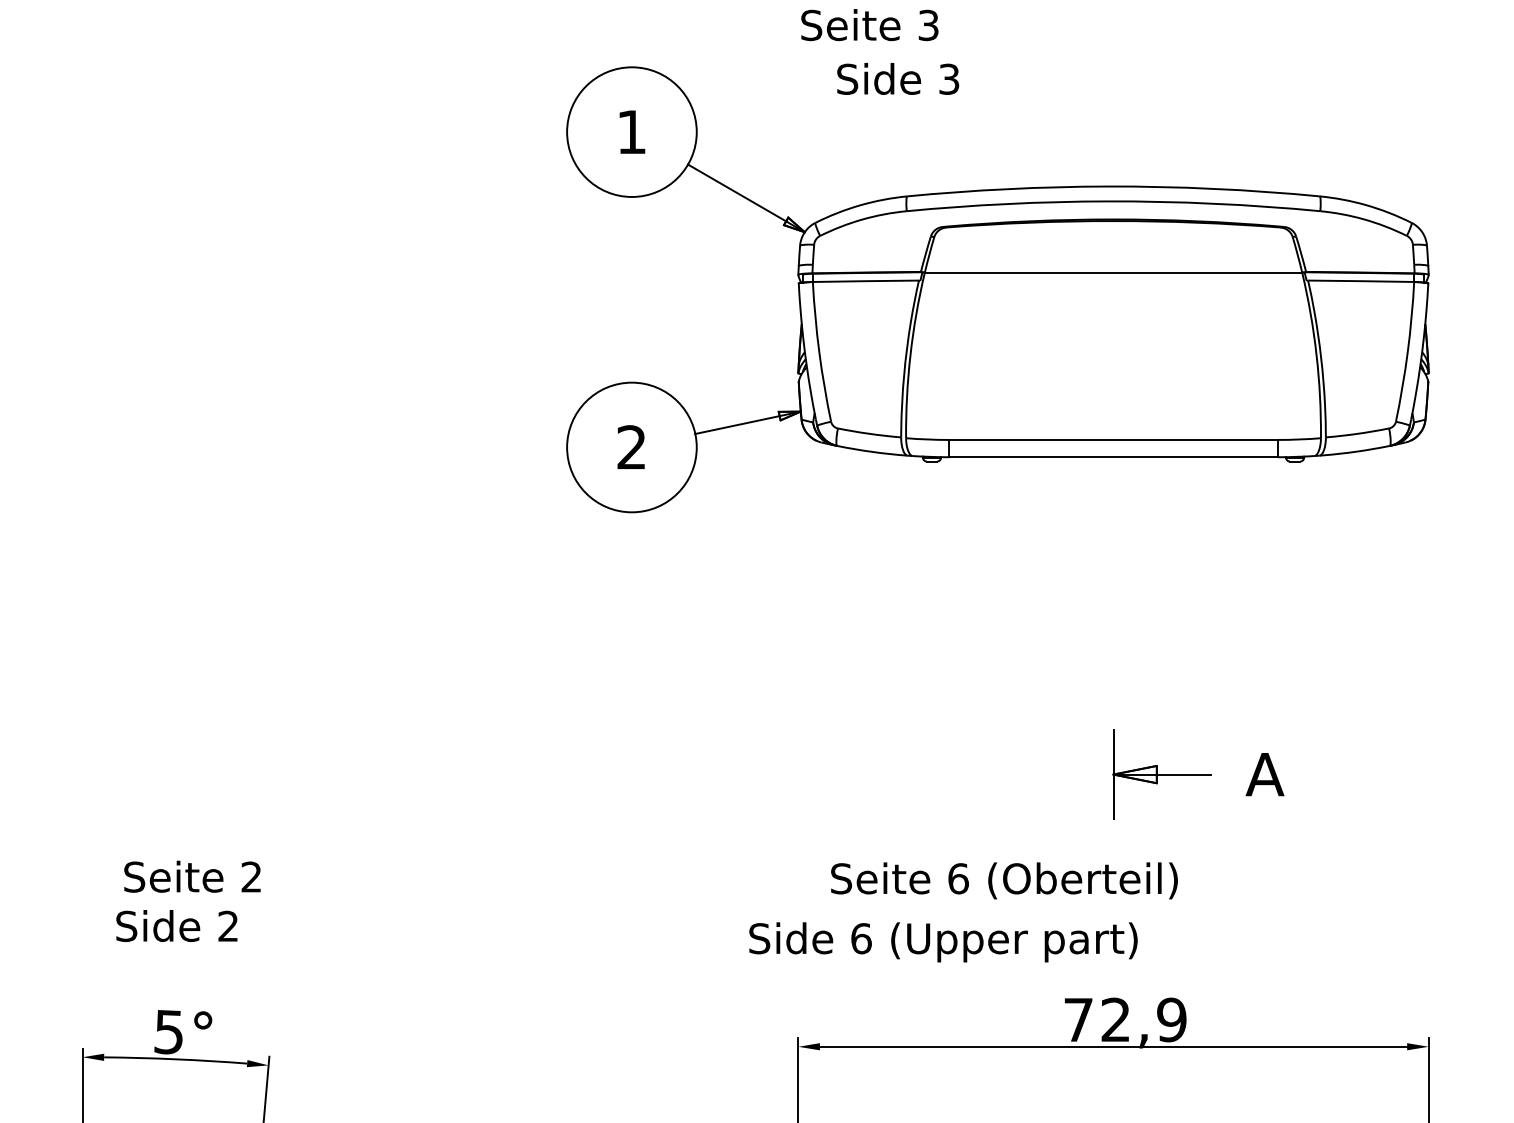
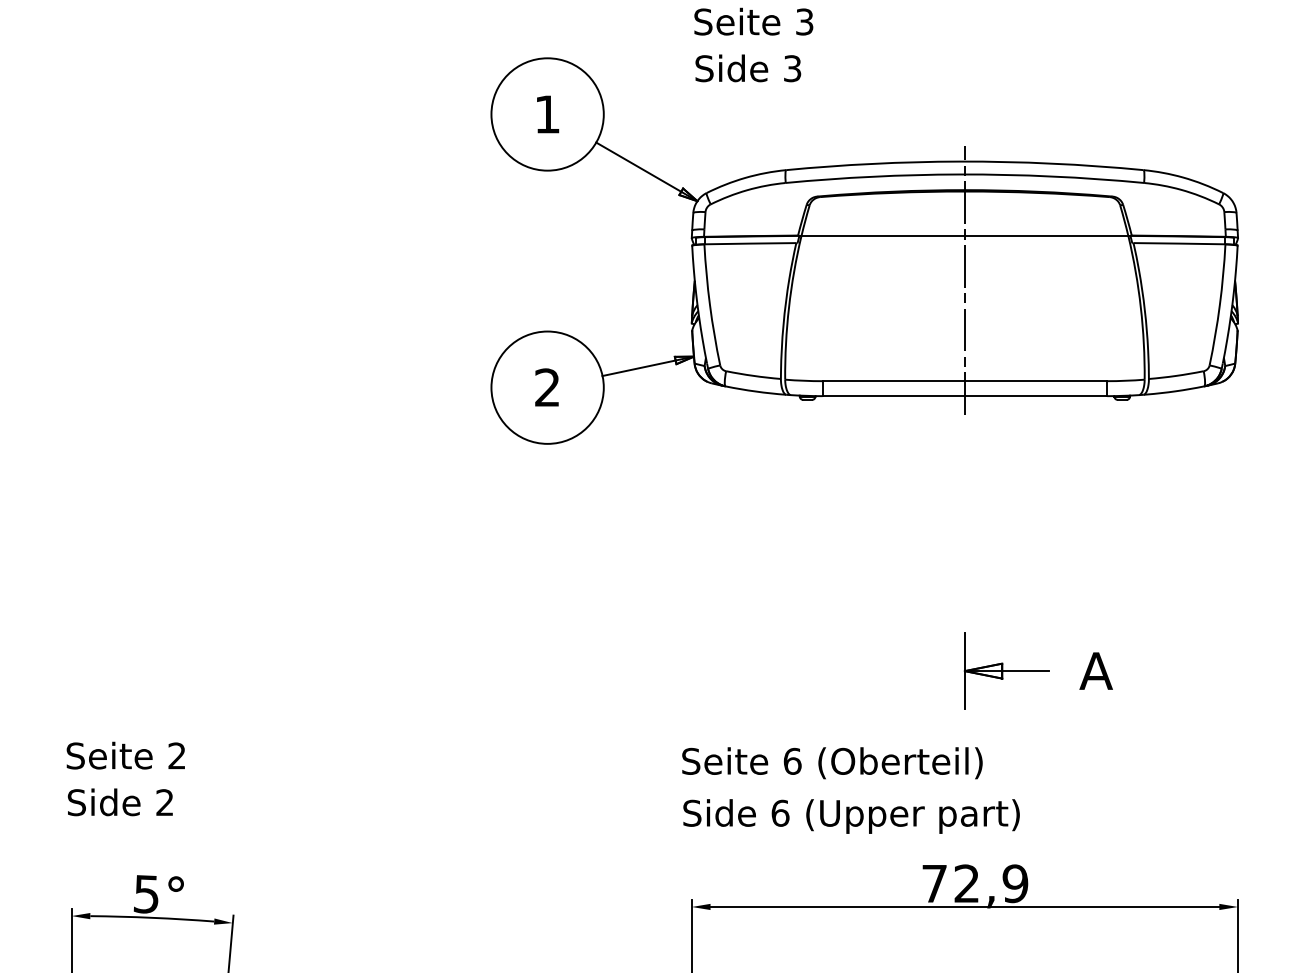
text: (898, 79) -> (748, 68), moved
line: (1113, 323) -> (964, 280), added
text: (192, 876) -> (125, 755), moved
text: (1004, 881) -> (832, 763), moved
text: (175, 926) -> (119, 802), moved
text: (943, 942) -> (851, 816), moved

